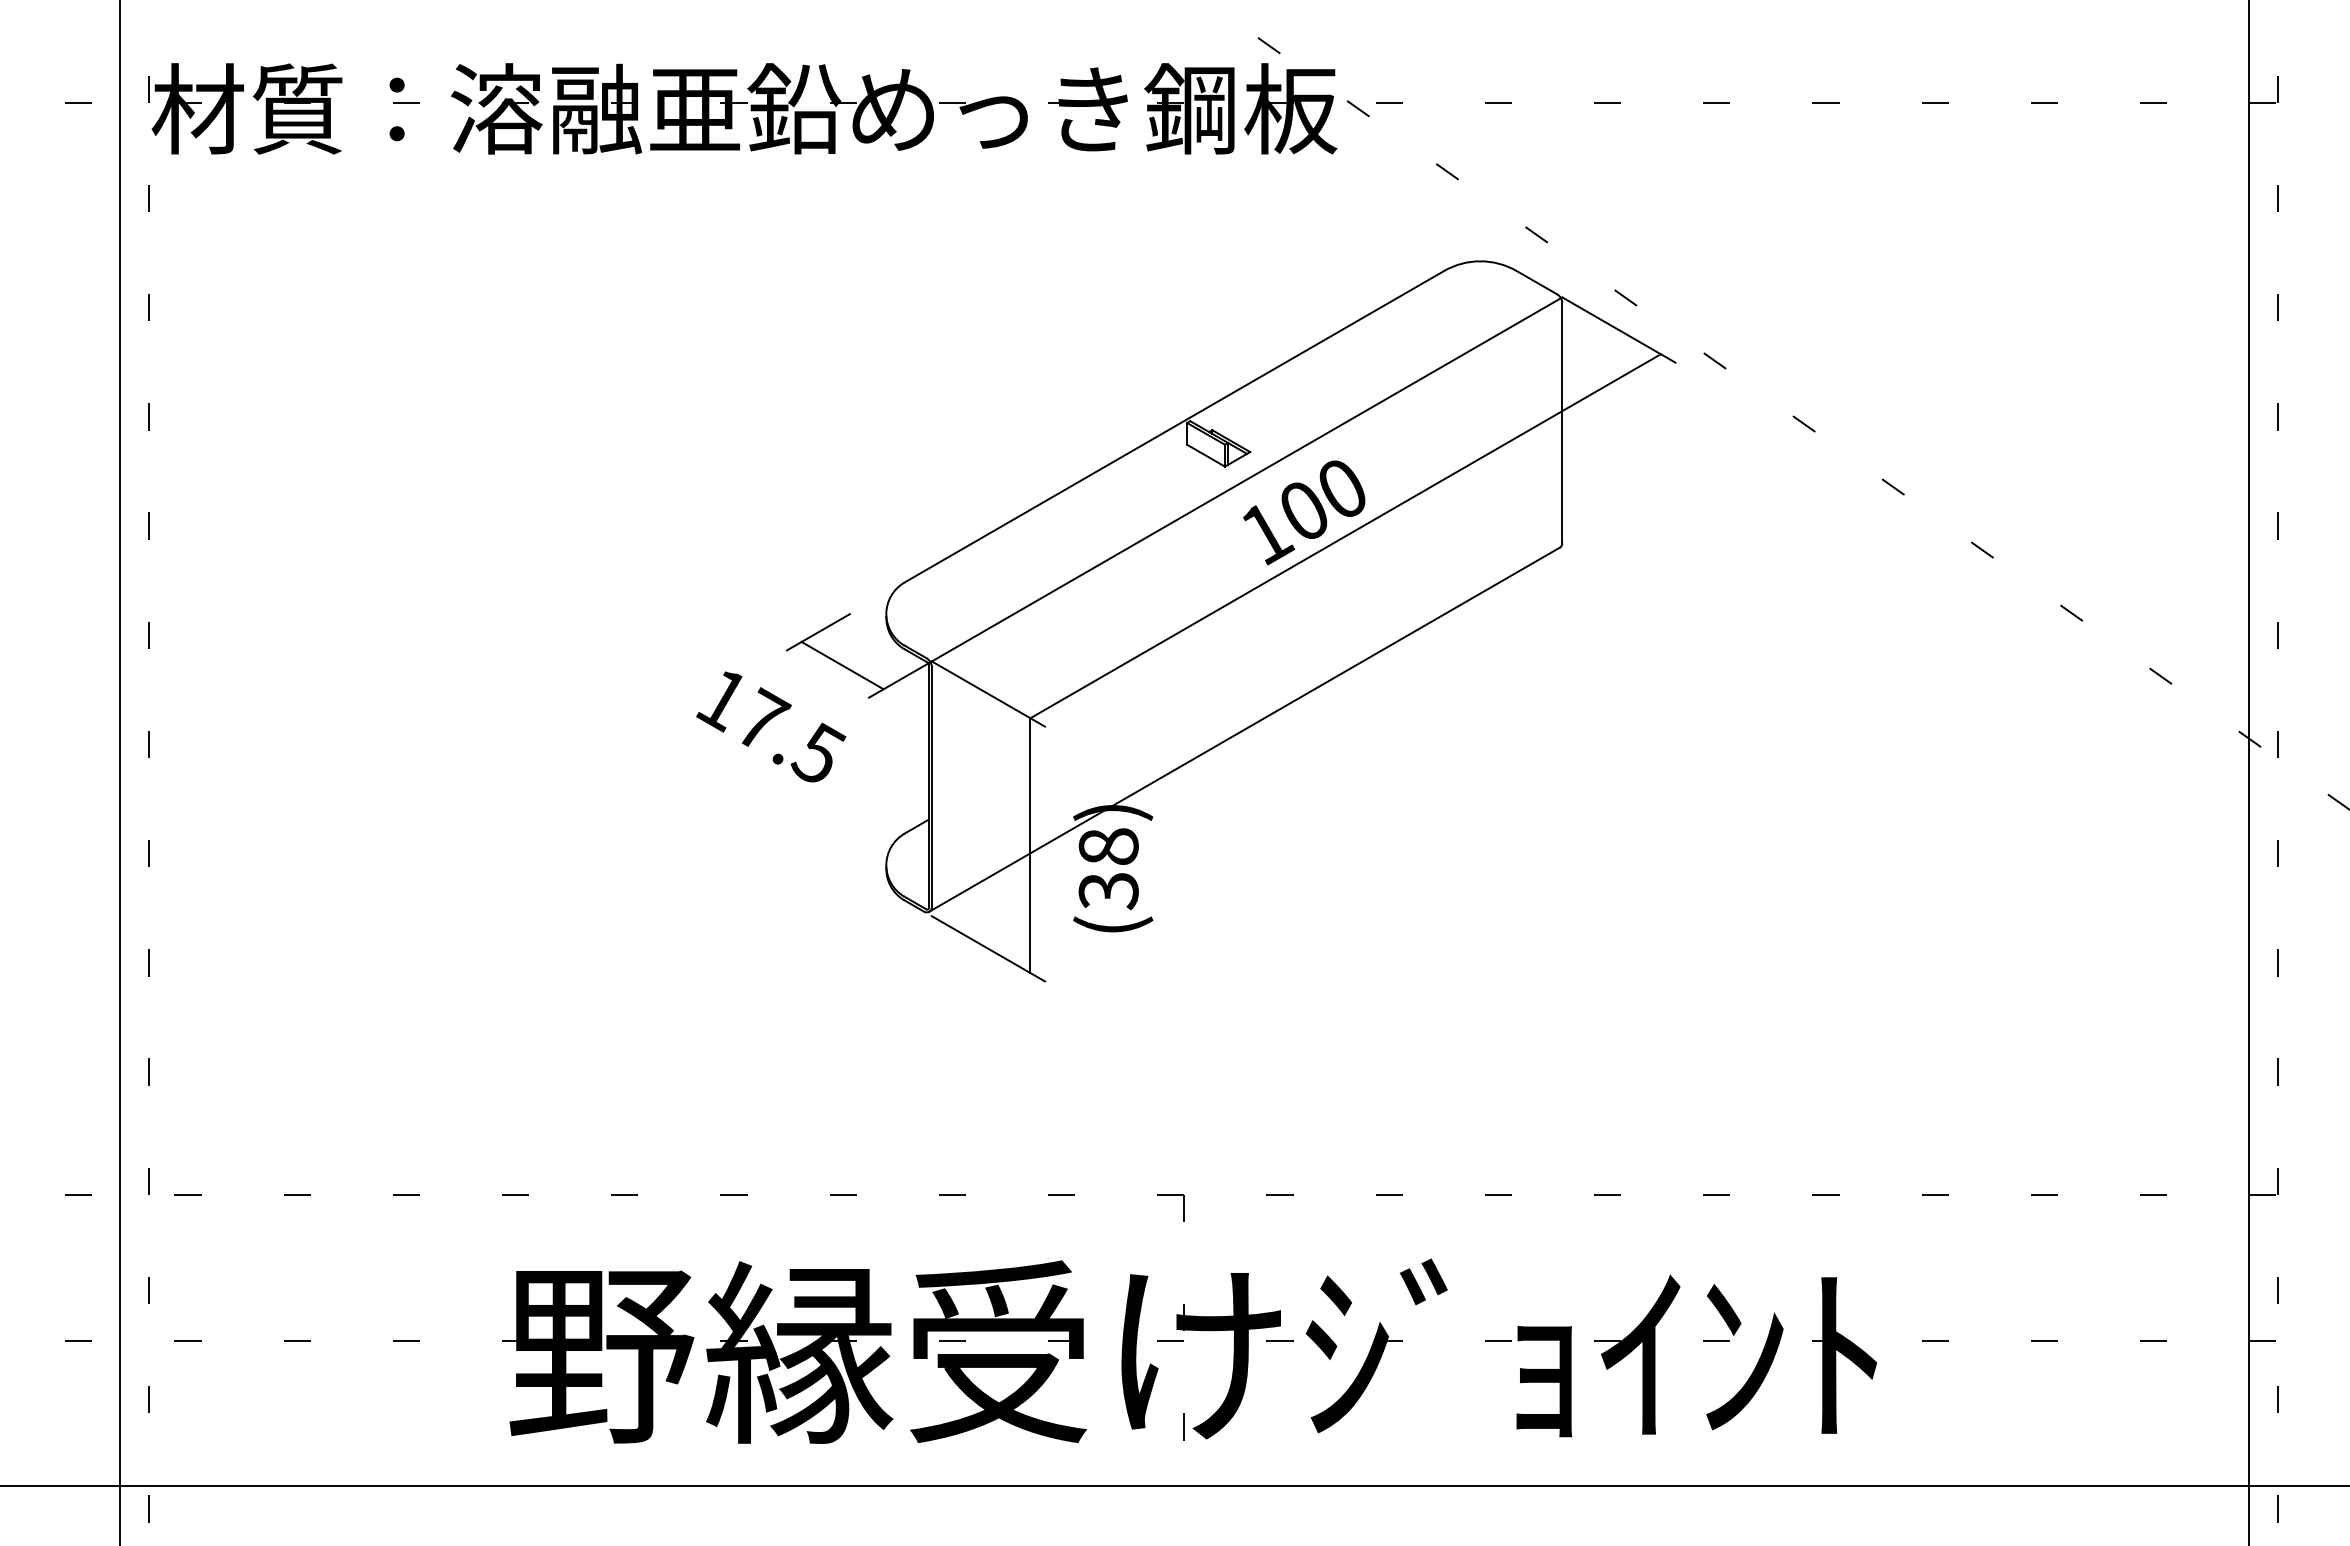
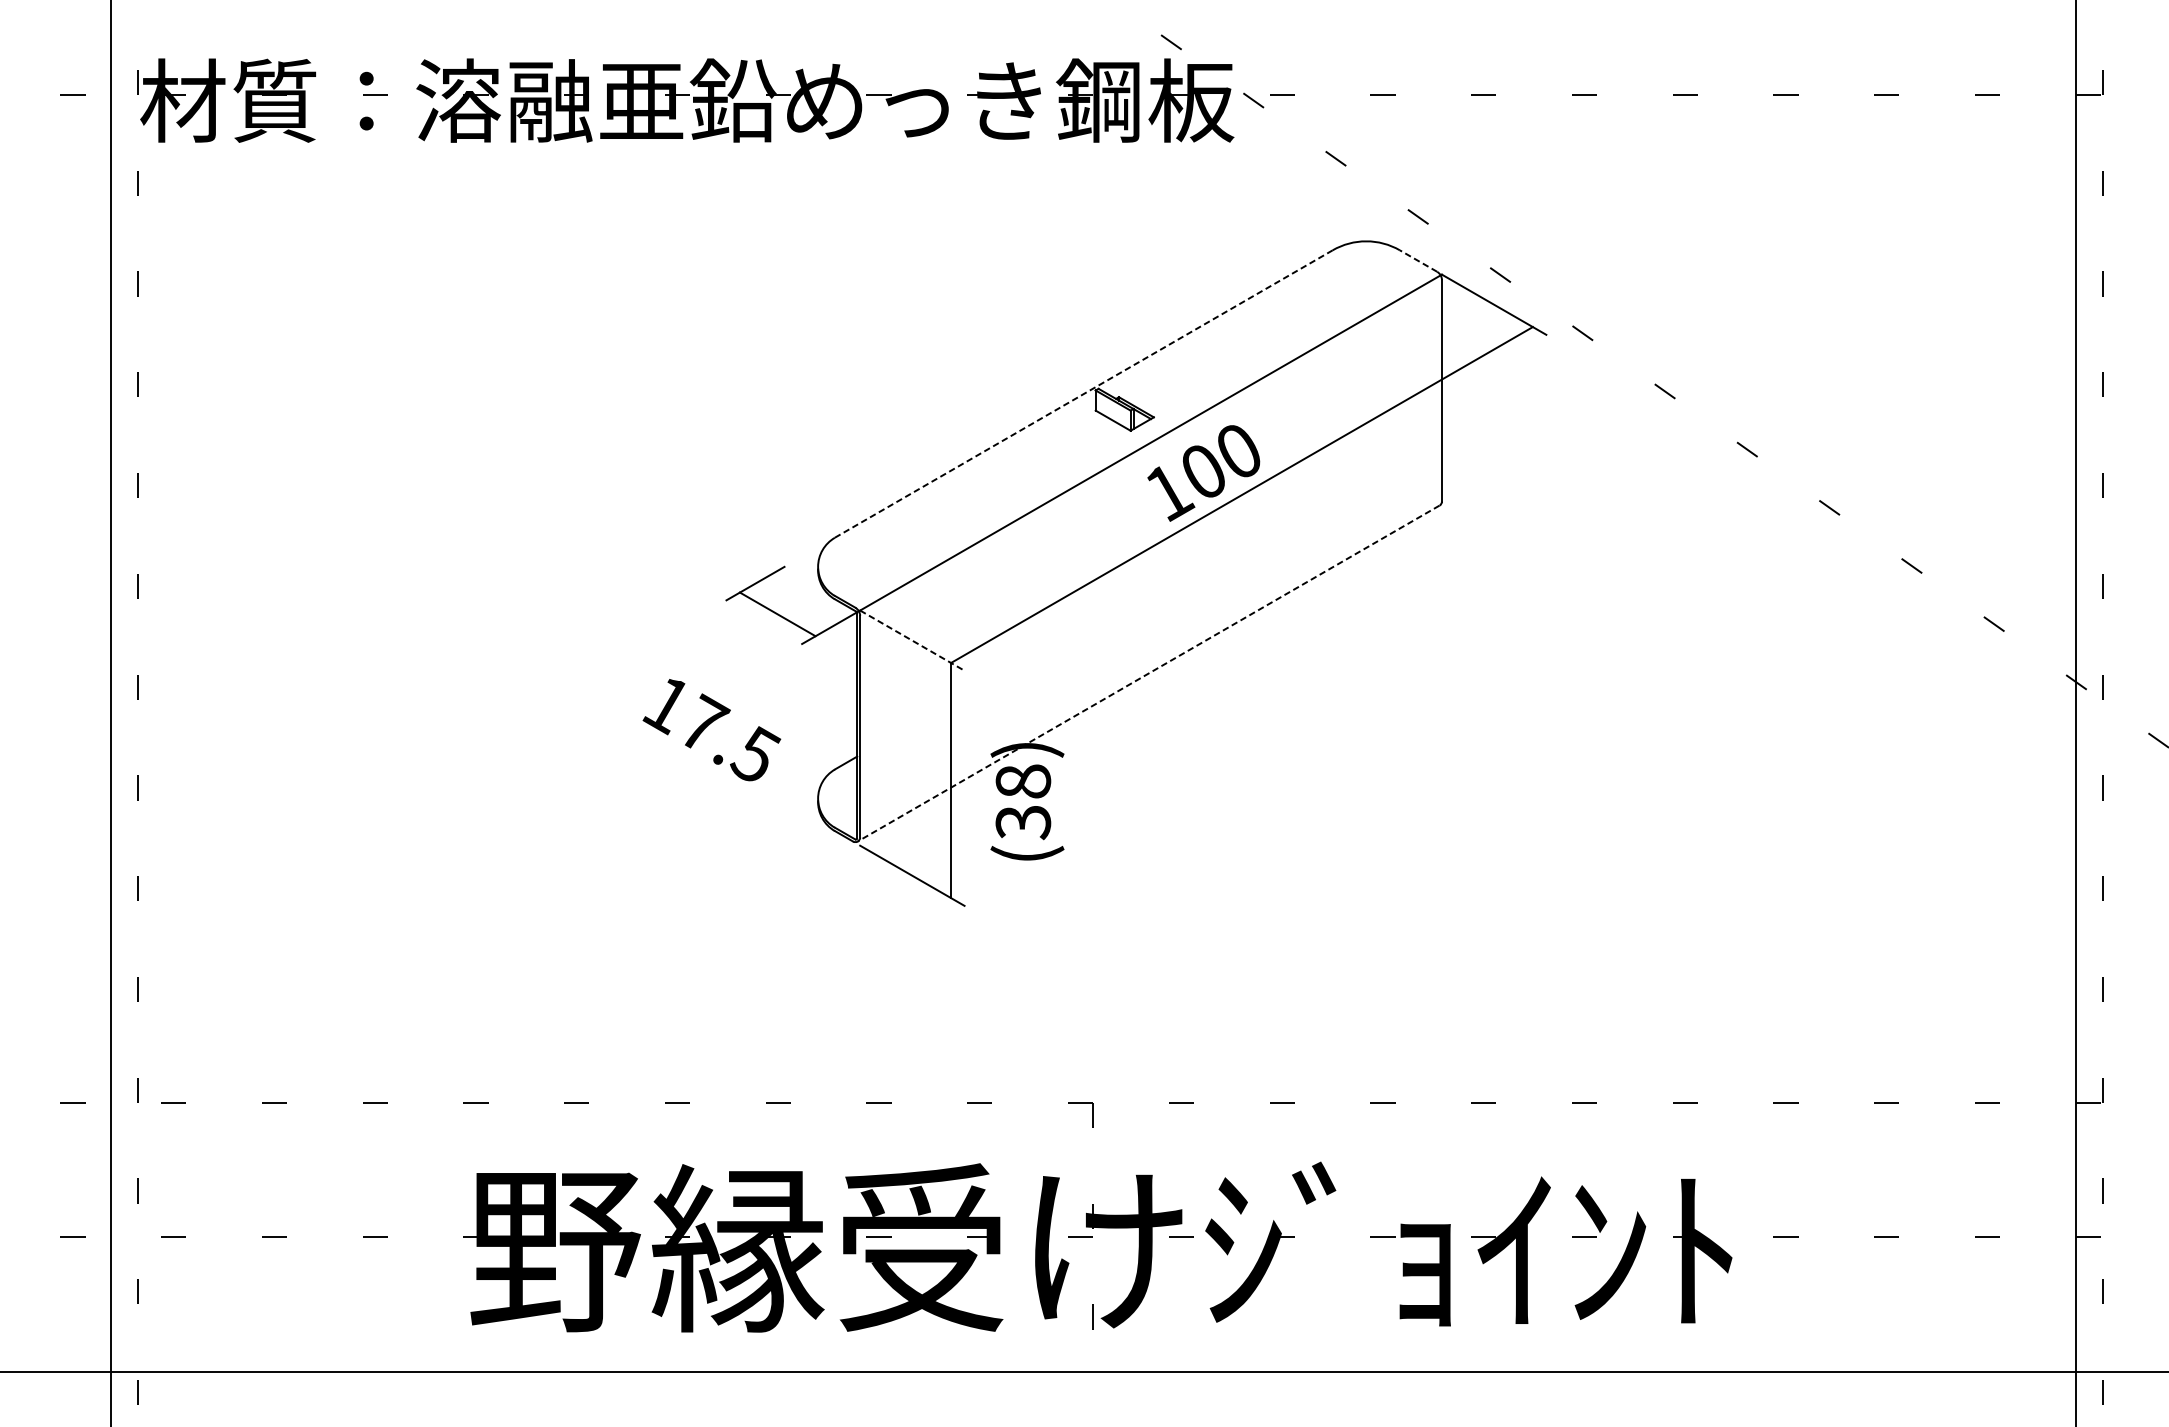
line: (1536, 282) -> (1418, 260), solid -> dashed
line: (1174, 426) -> (1084, 393), solid -> dashed
line: (988, 694) -> (912, 641), solid -> dashed
text: (771, 726) -> (712, 729), moved
line: (1244, 729) -> (1148, 673), solid -> dashed

